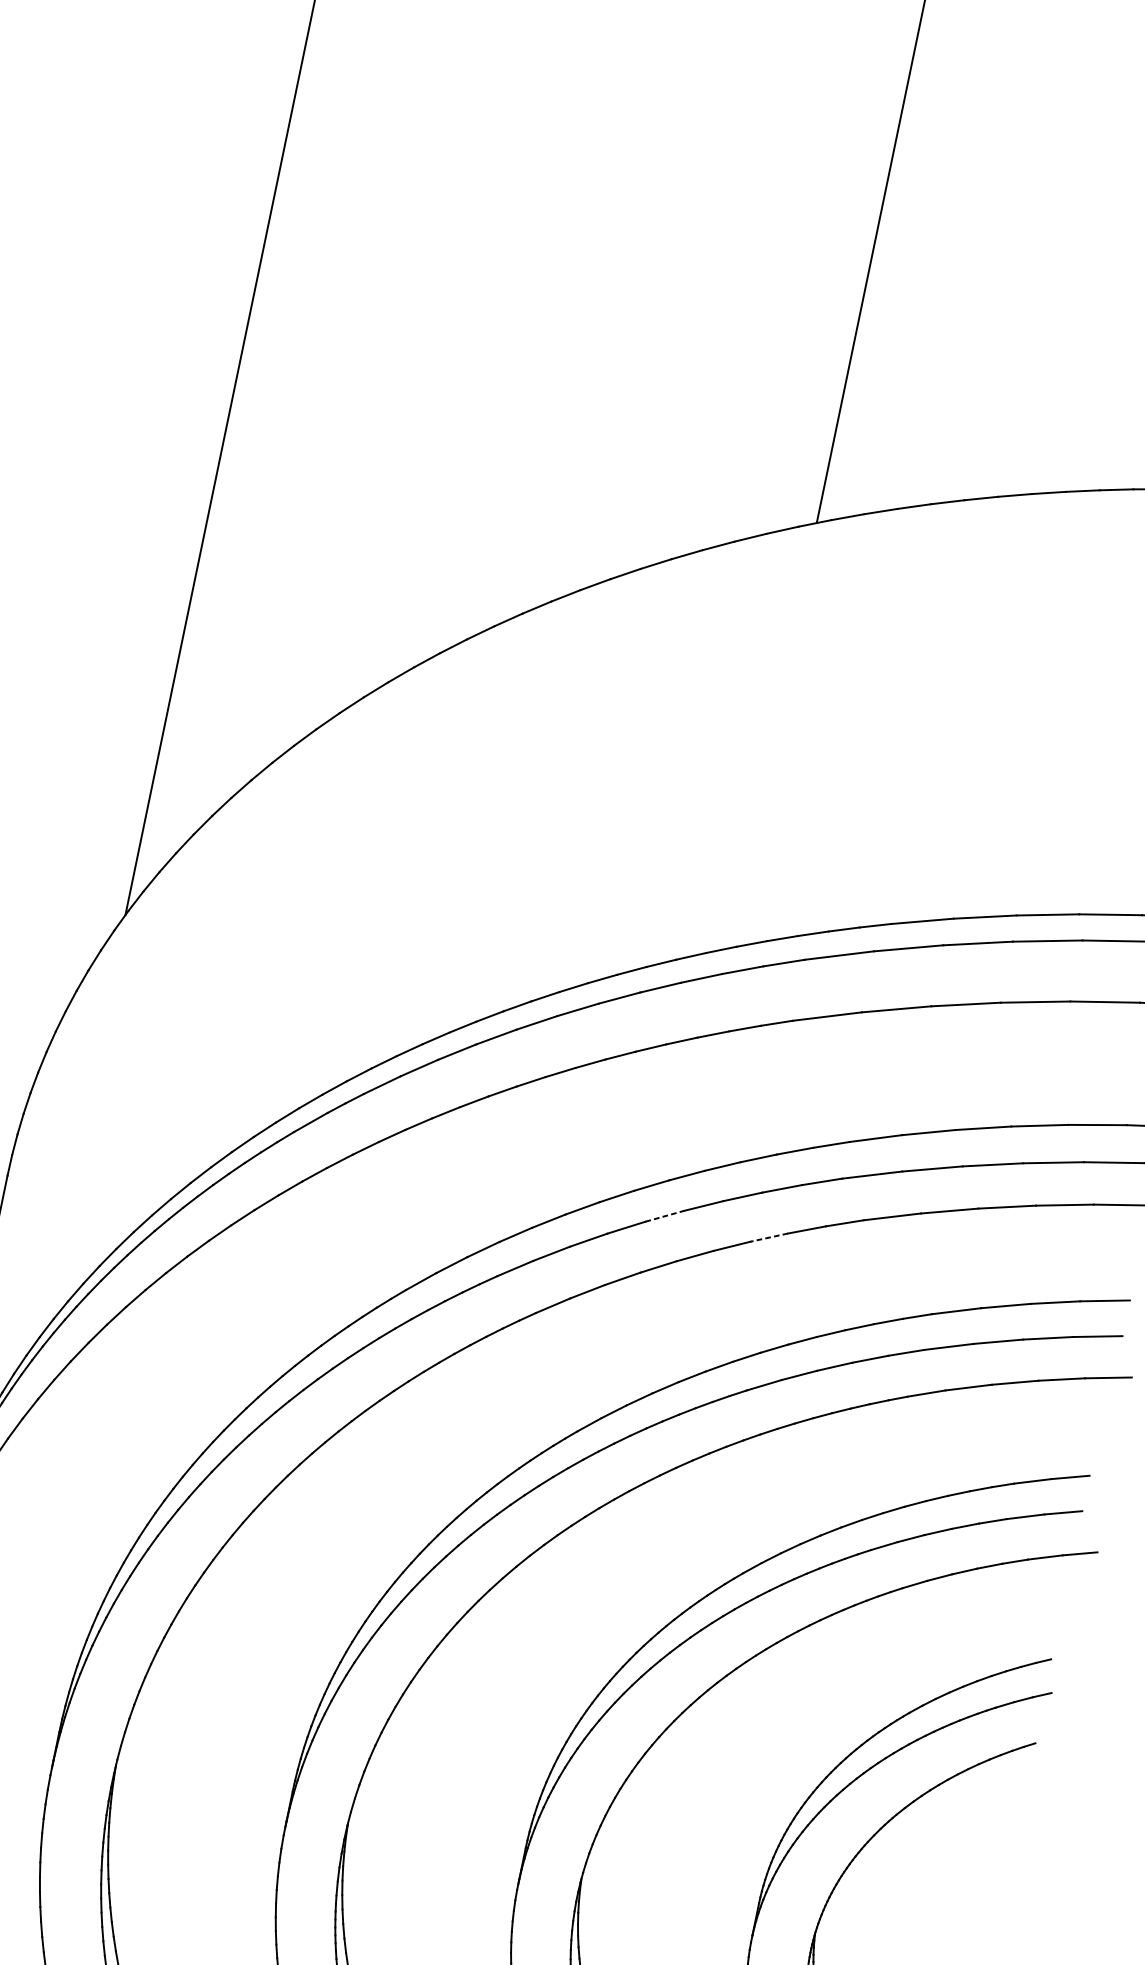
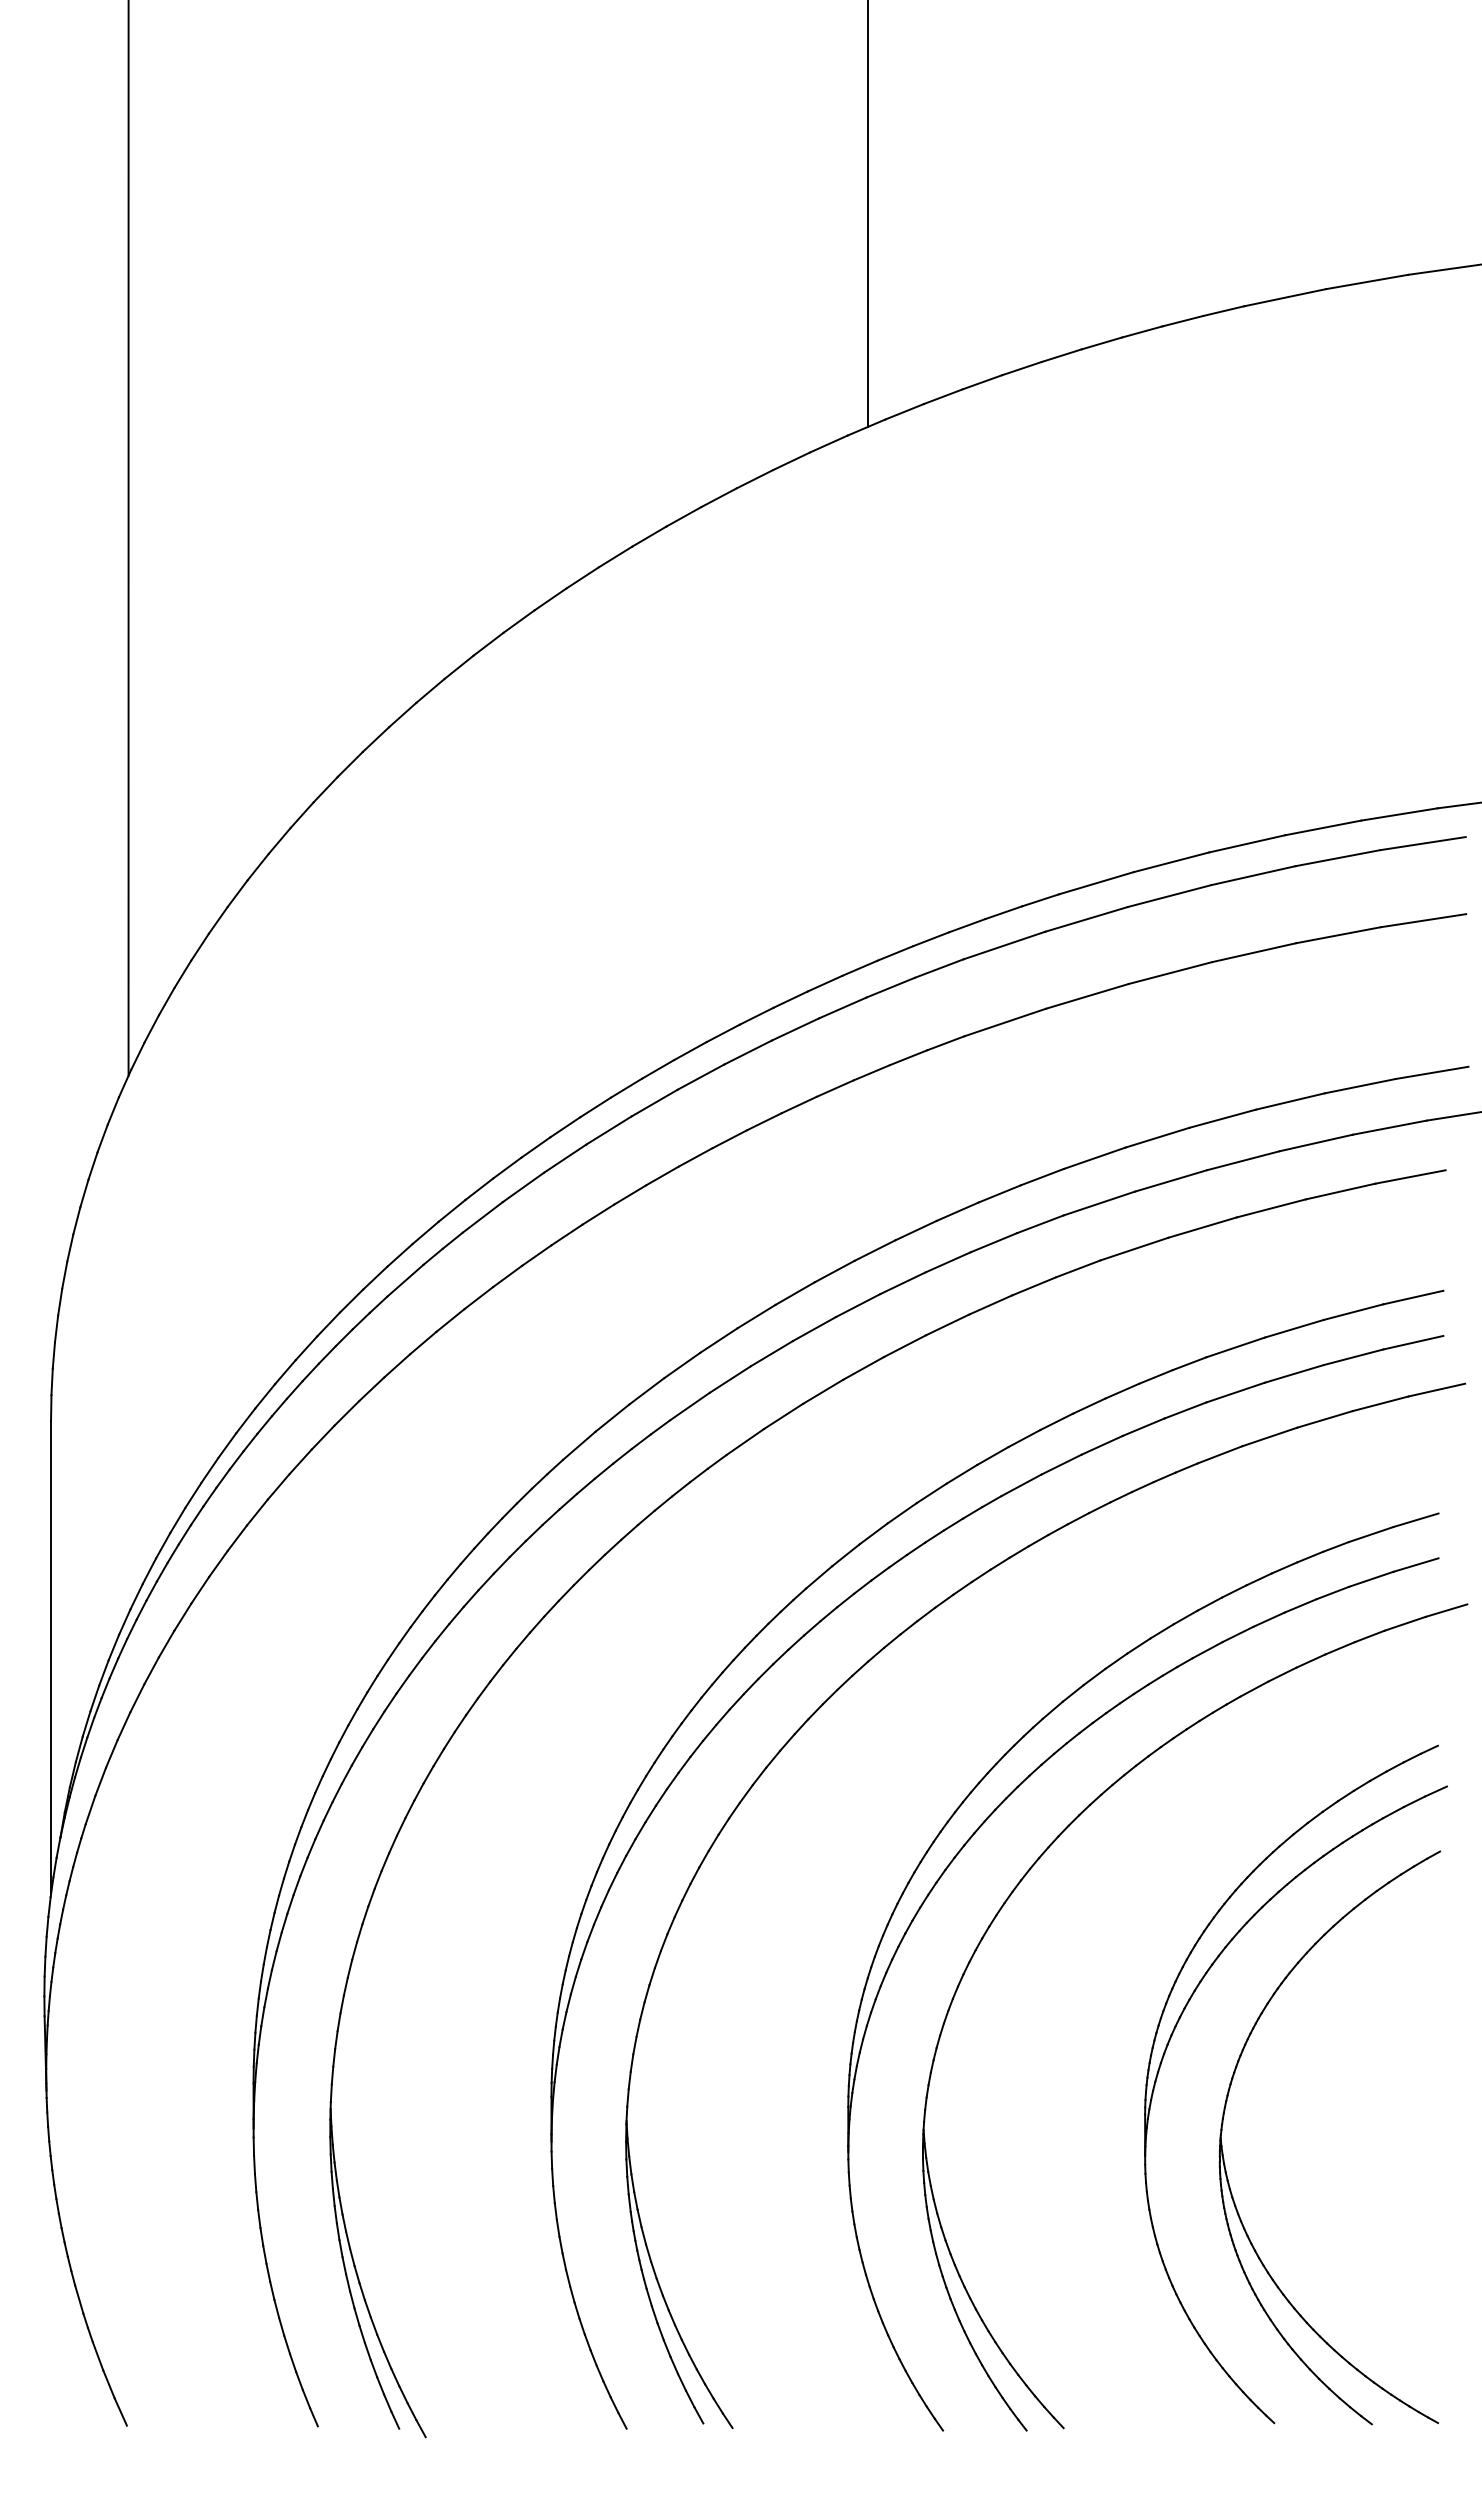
line: (665, 1216) -> (858, 1305), dashed -> solid
line: (769, 1237) -> (990, 1305), dashed -> solid

